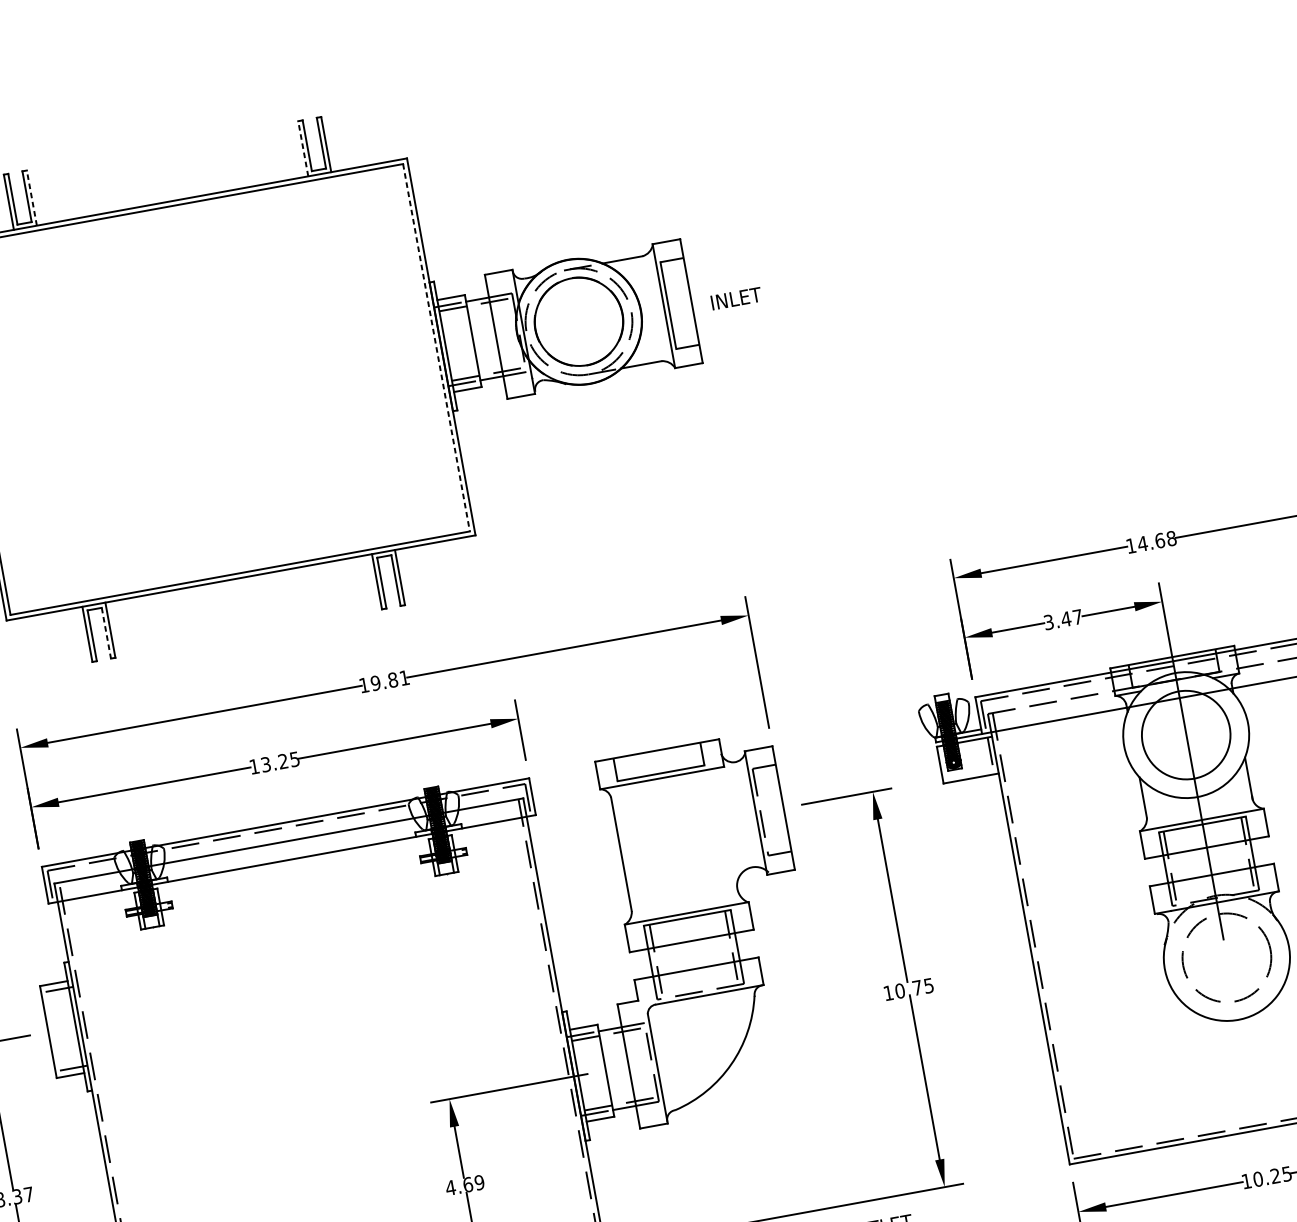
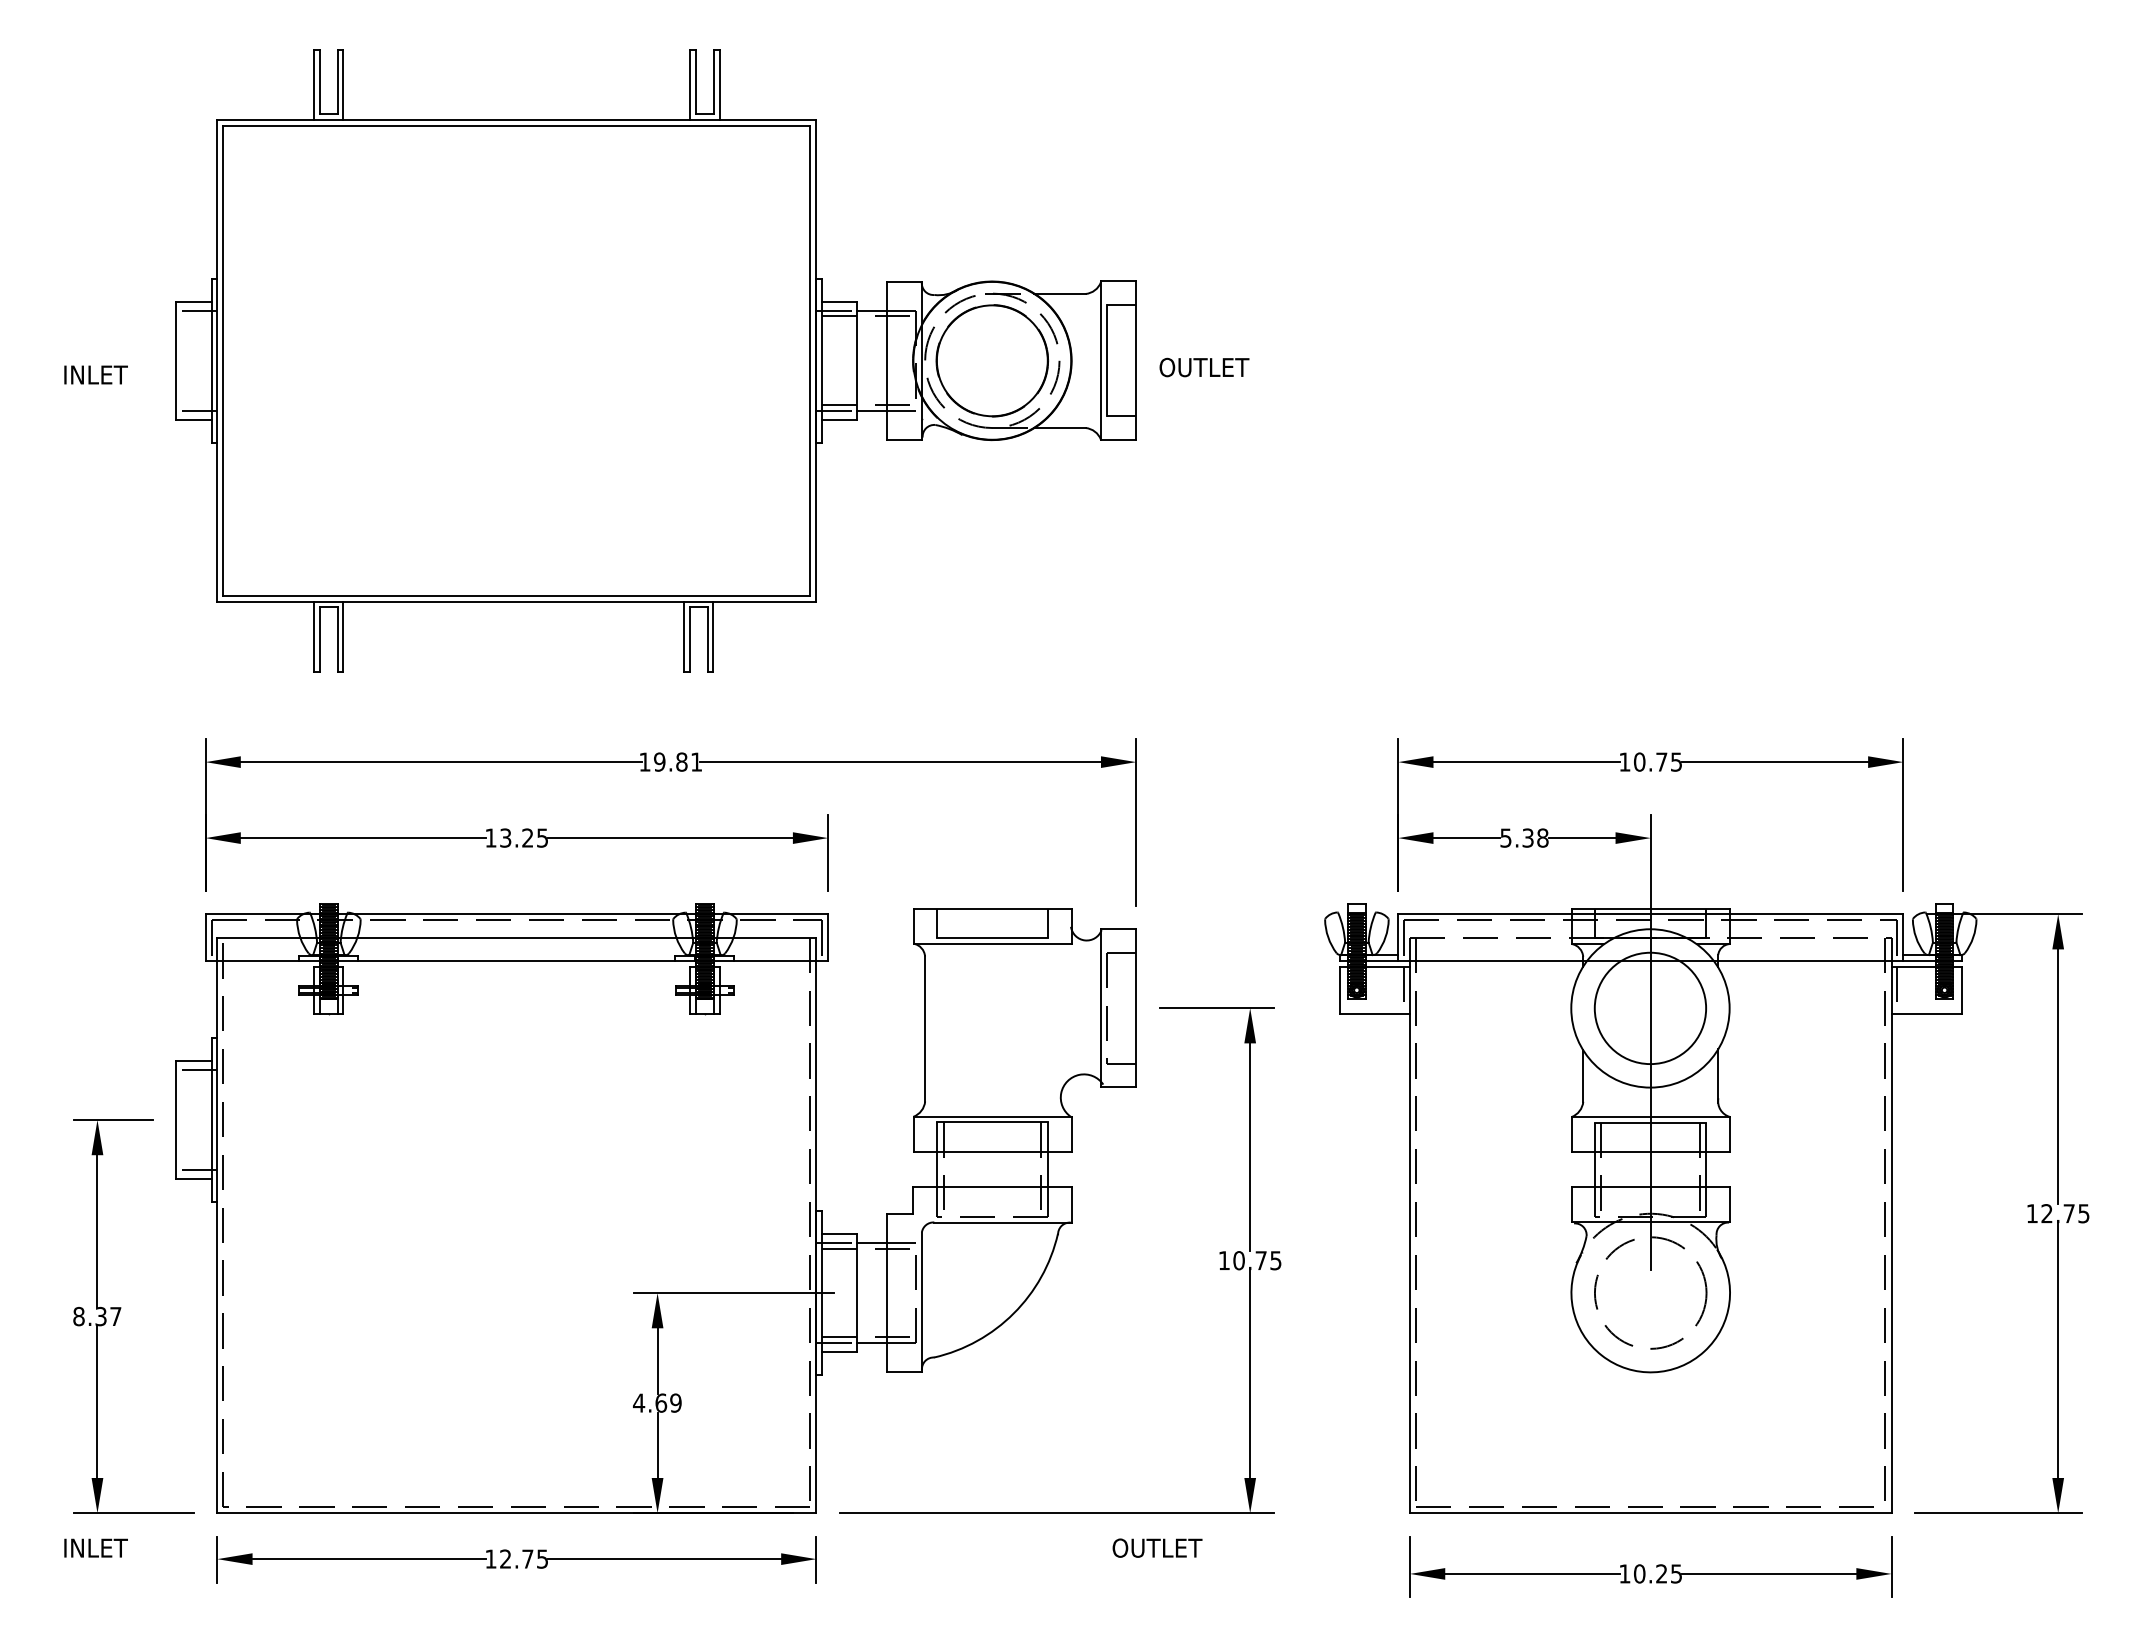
line: (303, 148) -> (690, 84), dashed -> solid
line: (31, 197) -> (343, 84), dashed -> solid
text: (745, 296) -> (1204, 367), INLET -> OUTLET
line: (436, 347) -> (810, 360), dashed -> solid
text: (1156, 540) -> (1657, 761), 14.68 -> 10.75
text: (1063, 619) -> (1524, 837), 3.47 -> 5.38
line: (106, 633) -> (337, 640), dashed -> solid

